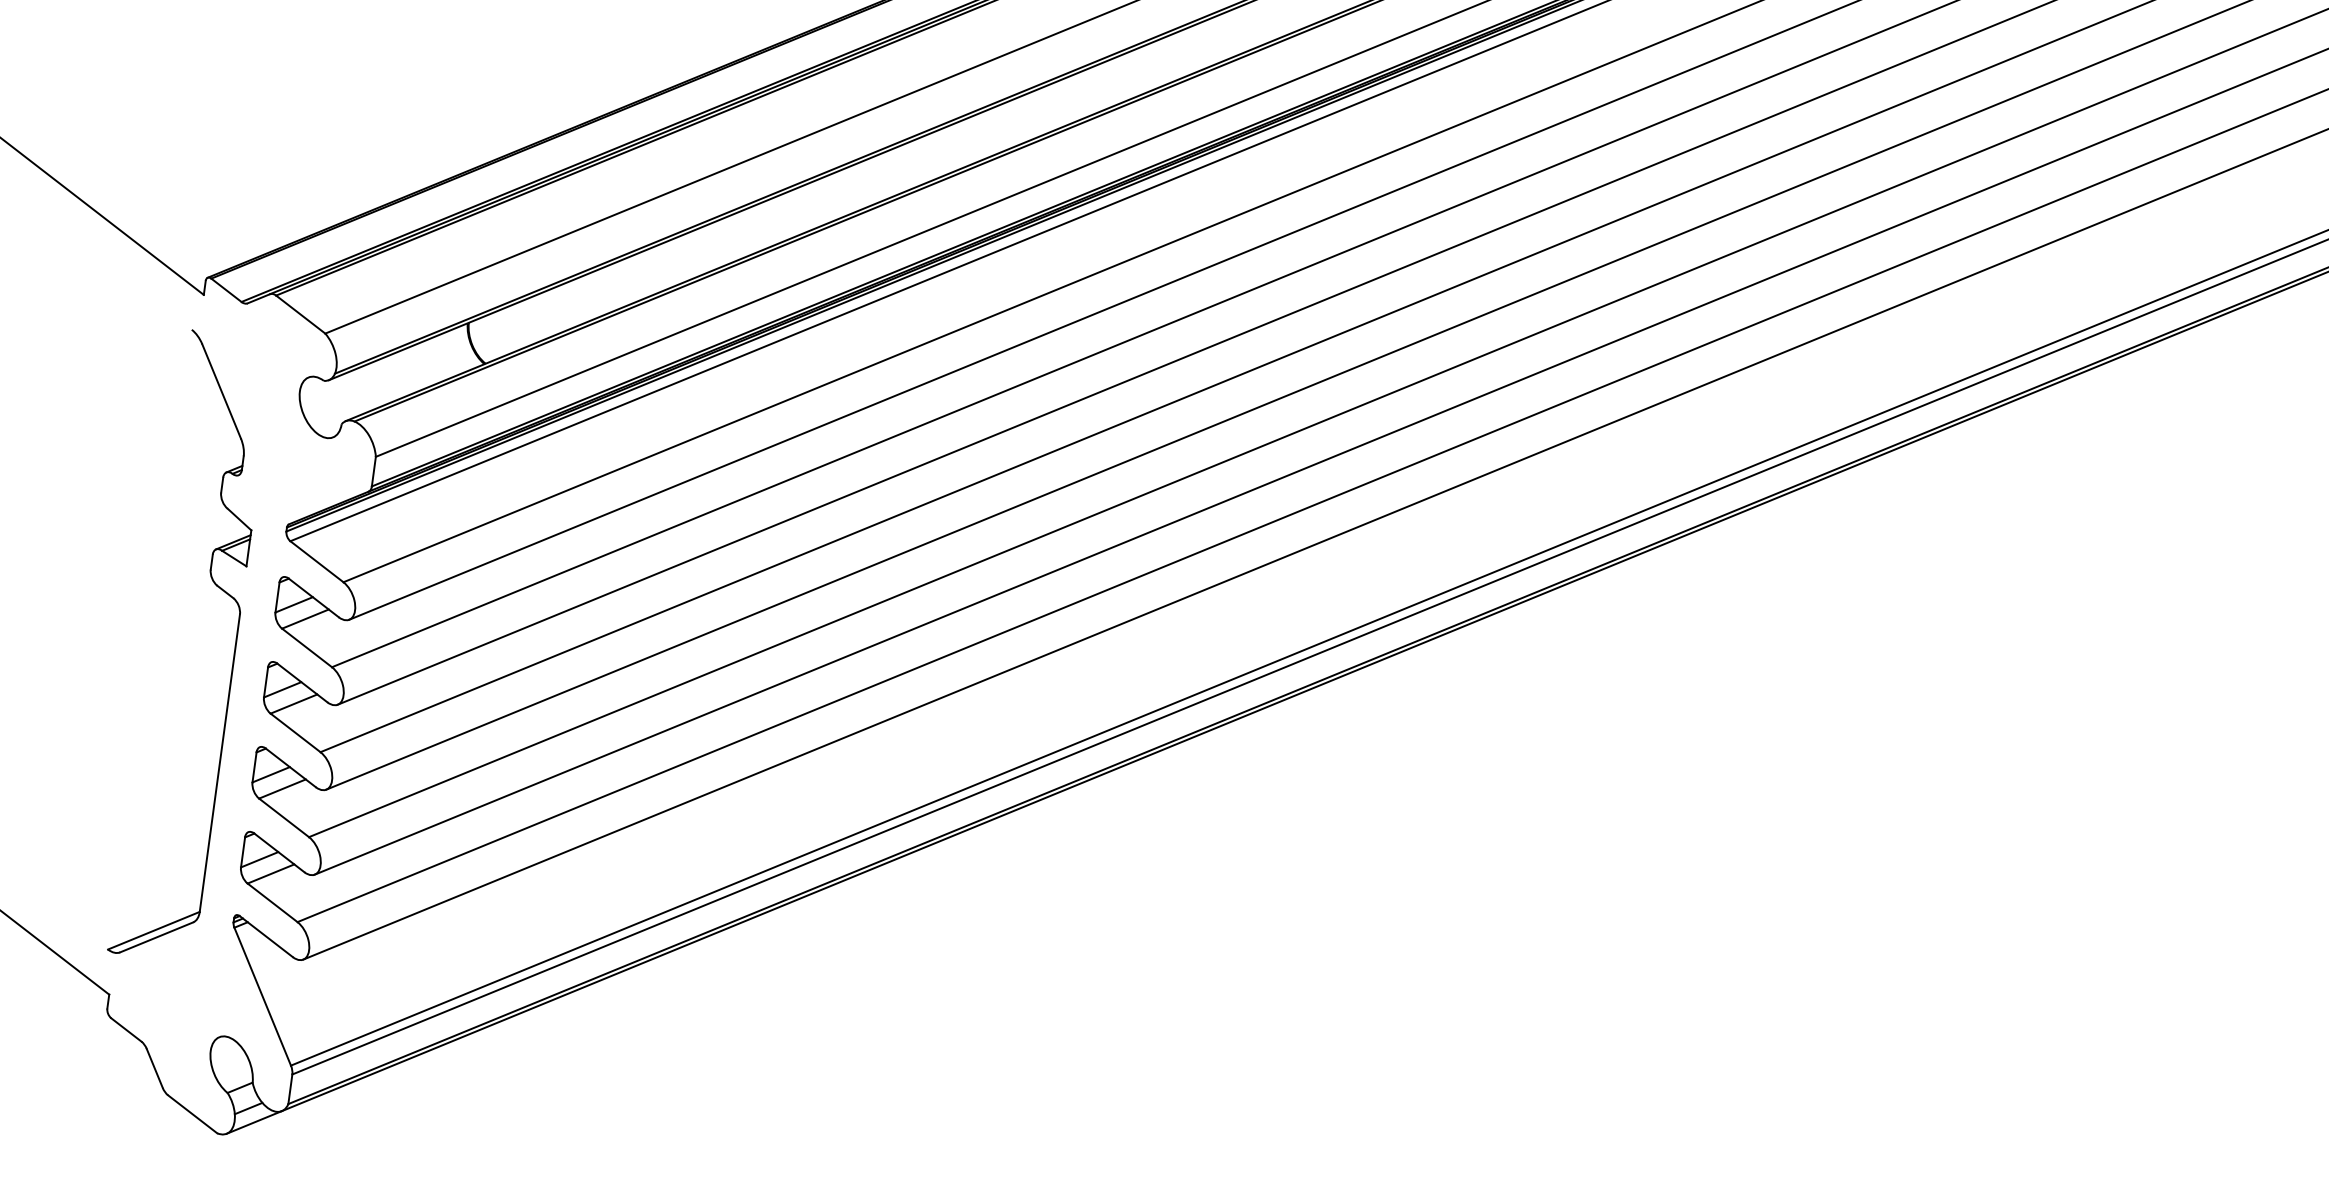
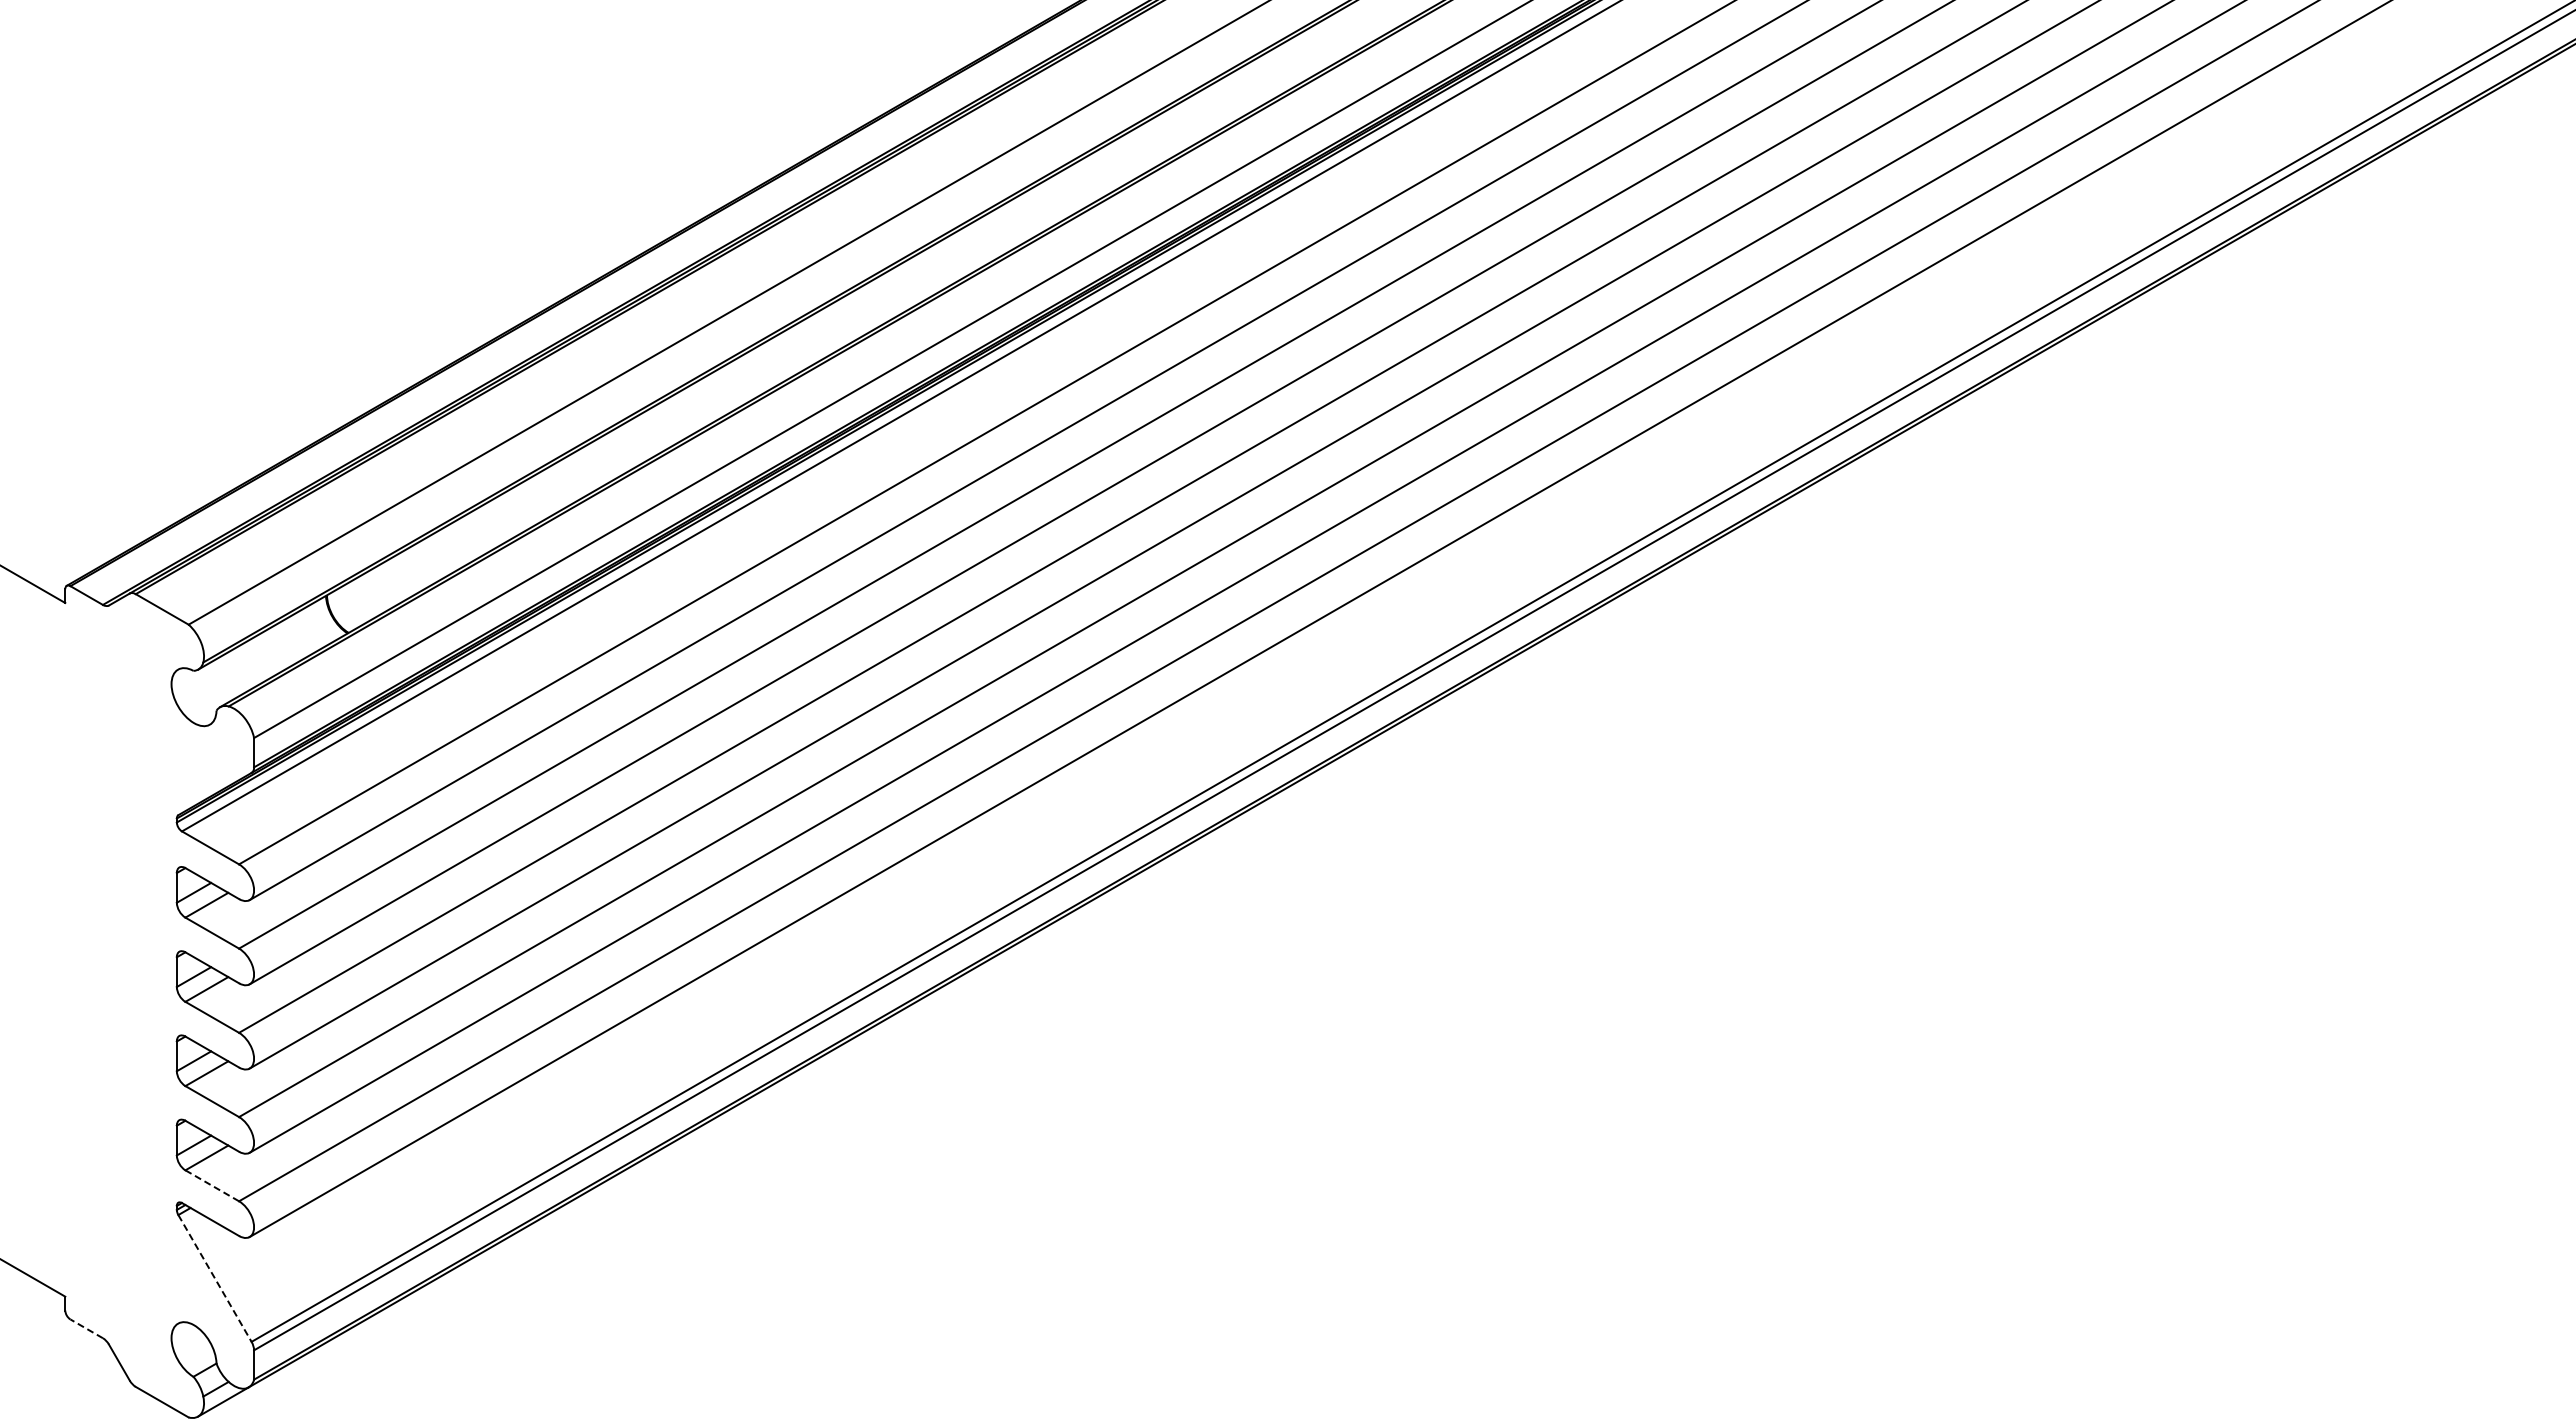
part: (234, 652) -> (142, 947), removed
line: (272, 902) -> (212, 1185), solid -> dashed
line: (263, 996) -> (215, 1278), solid -> dashed
line: (126, 1029) -> (86, 1328), solid -> dashed

